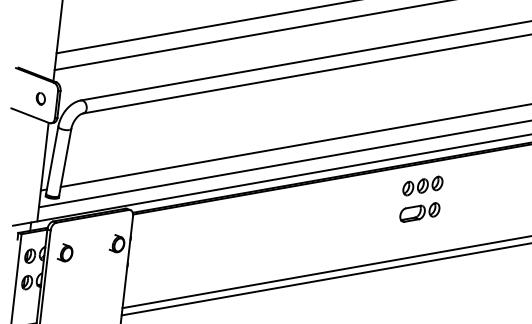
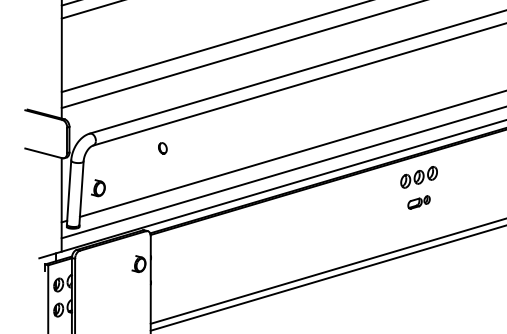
part: (40, 98) -> (162, 148), moved
part: (419, 212) -> (418, 202), size x0.6
part: (65, 253) -> (98, 188), moved

